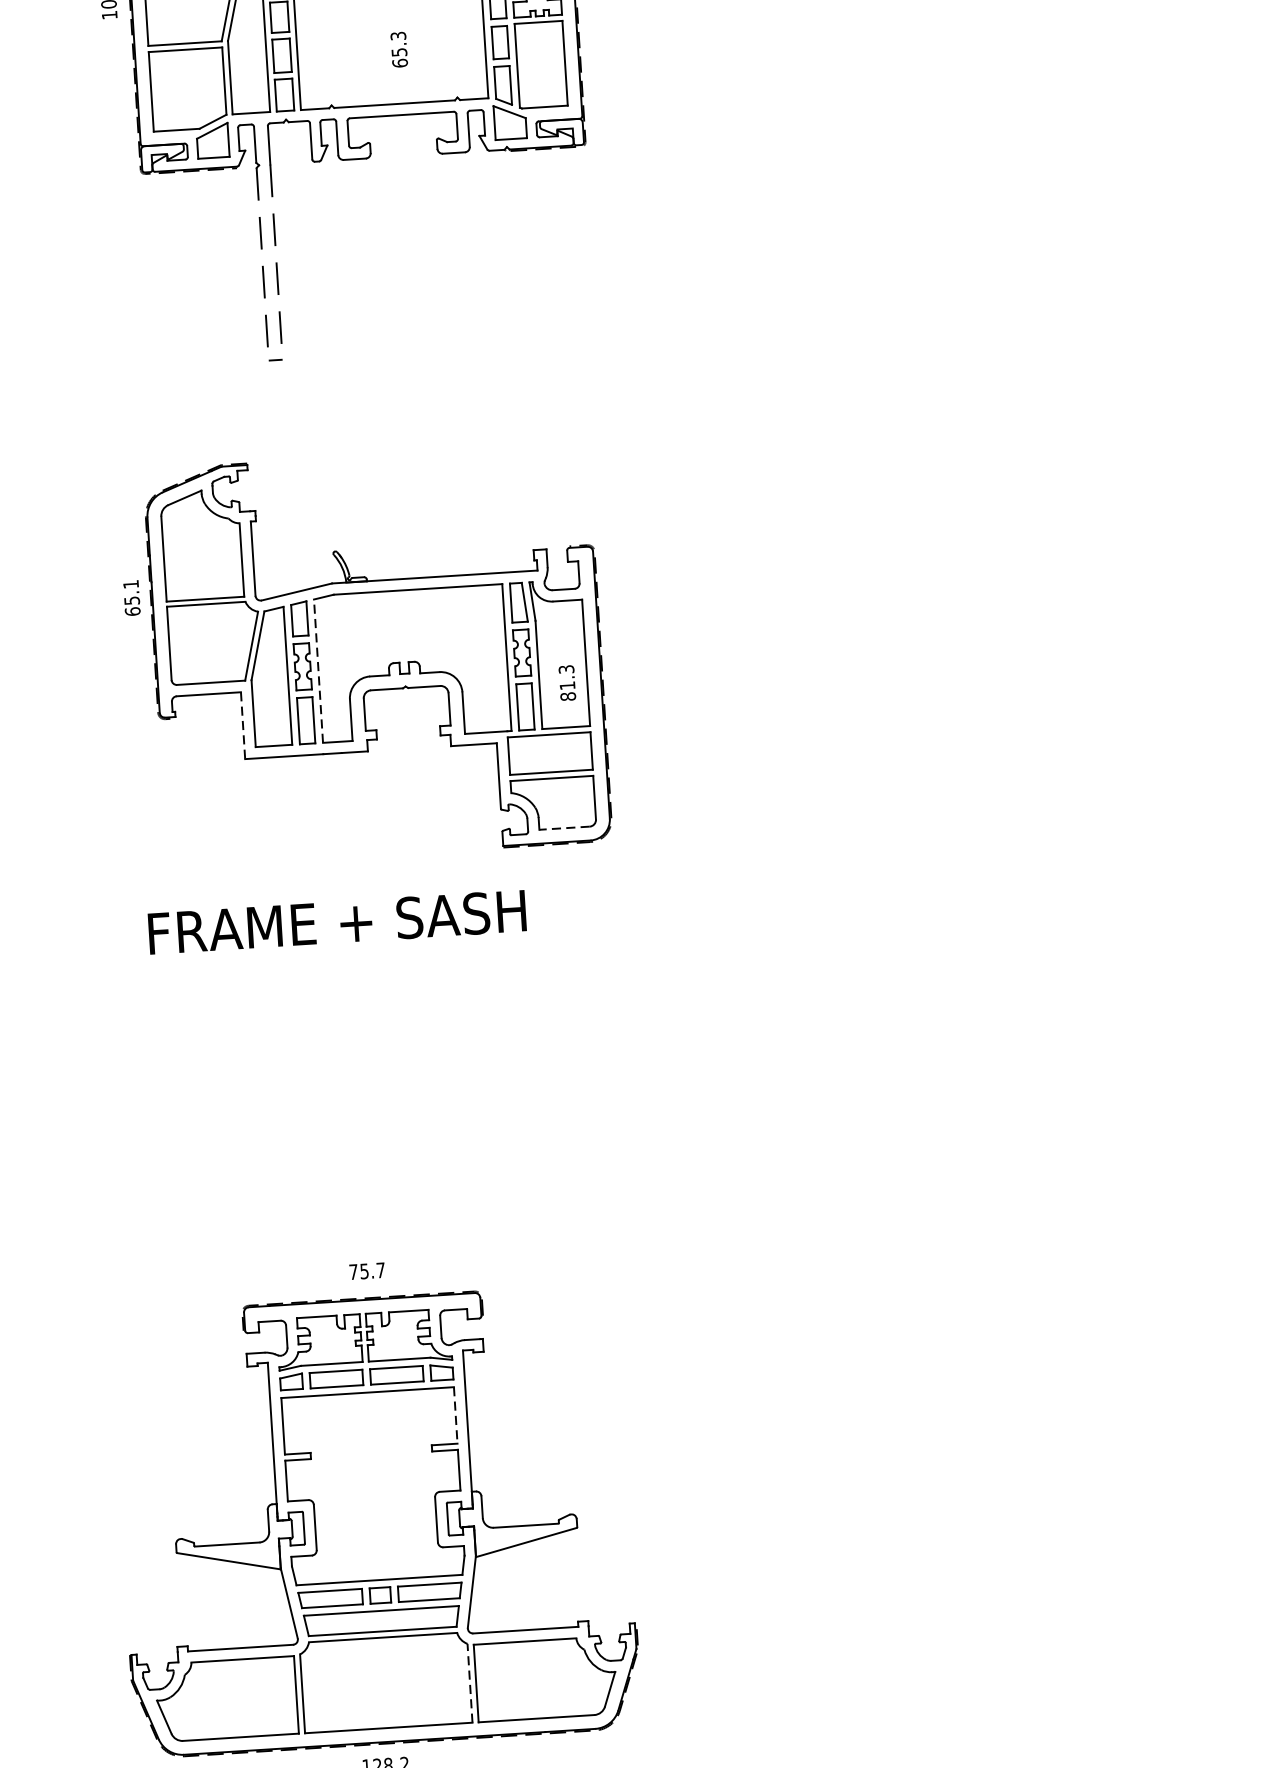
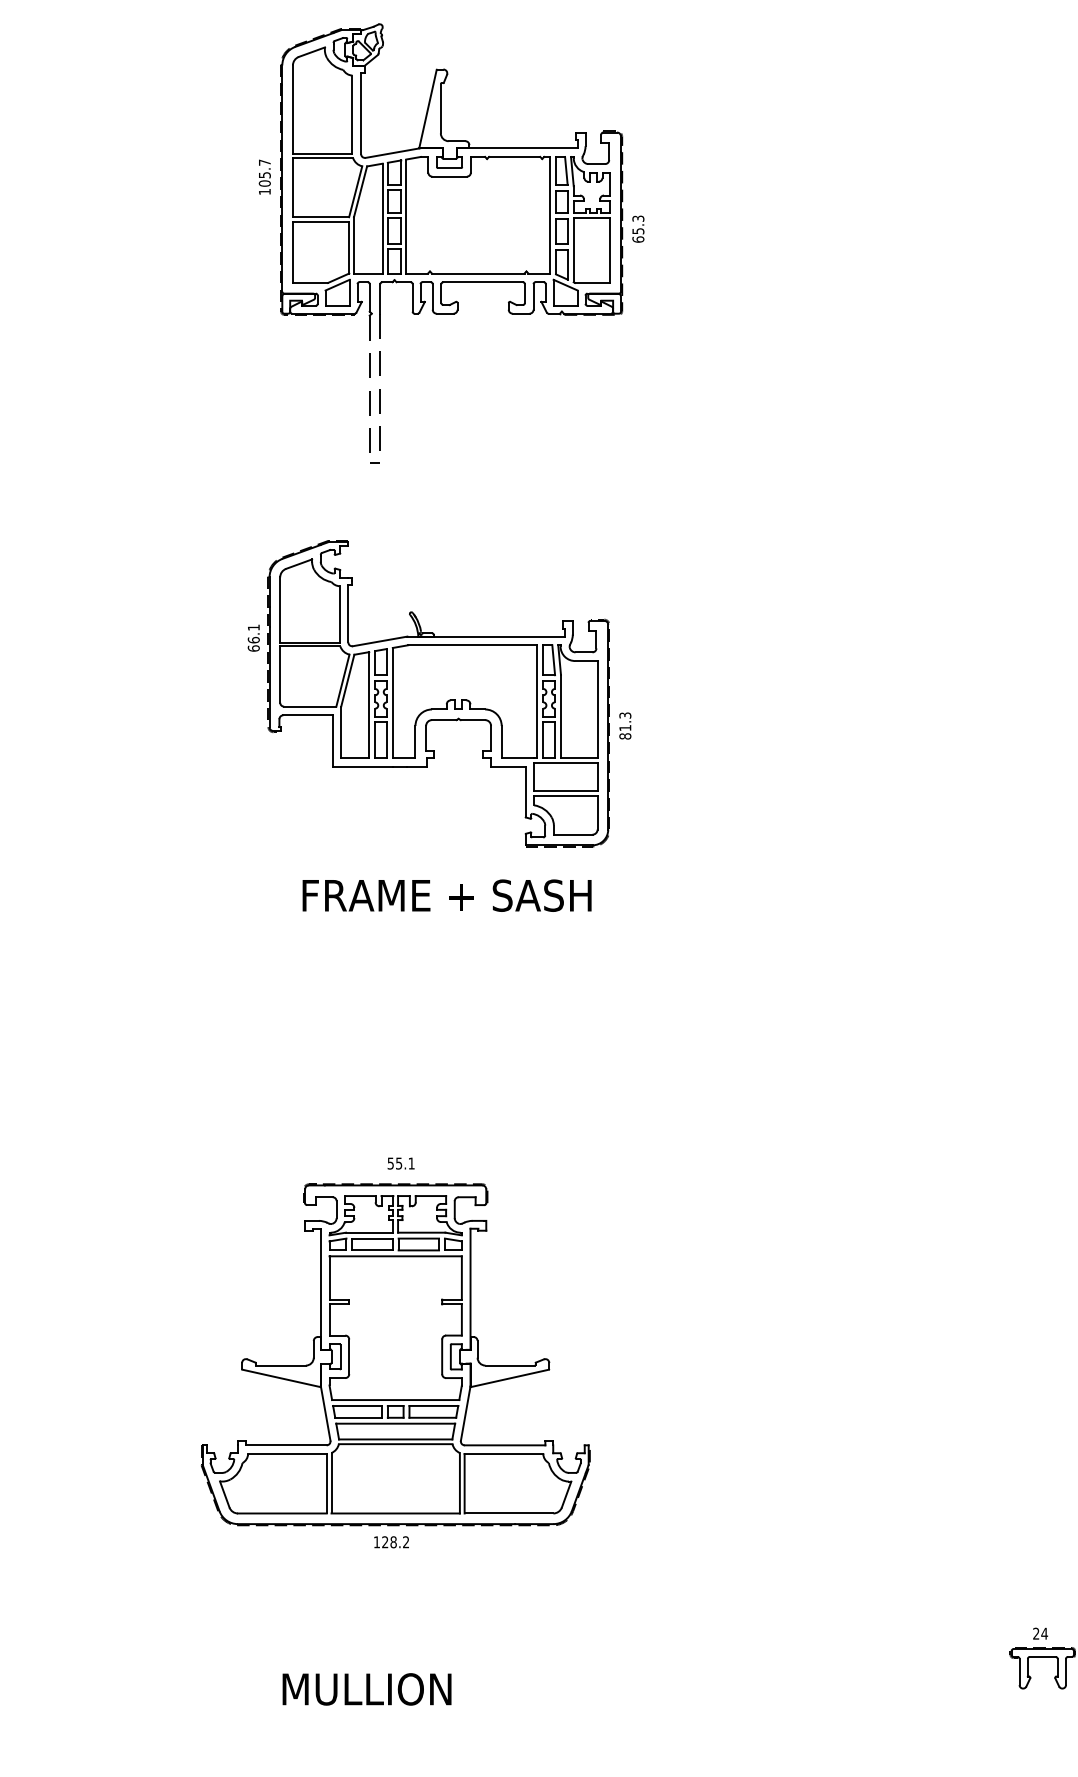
text: (399, 48) -> (638, 228), moved
text: (131, 599) -> (253, 639), 65.1 -> 66.1
line: (318, 670) -> (392, 702), dashed -> solid
text: (567, 682) -> (625, 725), moved
line: (242, 725) -> (332, 740), dashed -> solid
line: (563, 828) -> (572, 834), dashed -> solid
text: (336, 922) -> (446, 895), moved
text: (366, 1271) -> (400, 1163), 75.7 -> 55.1
line: (455, 1414) -> (461, 1277), dashed -> solid
line: (469, 1682) -> (459, 1482), dashed -> solid

